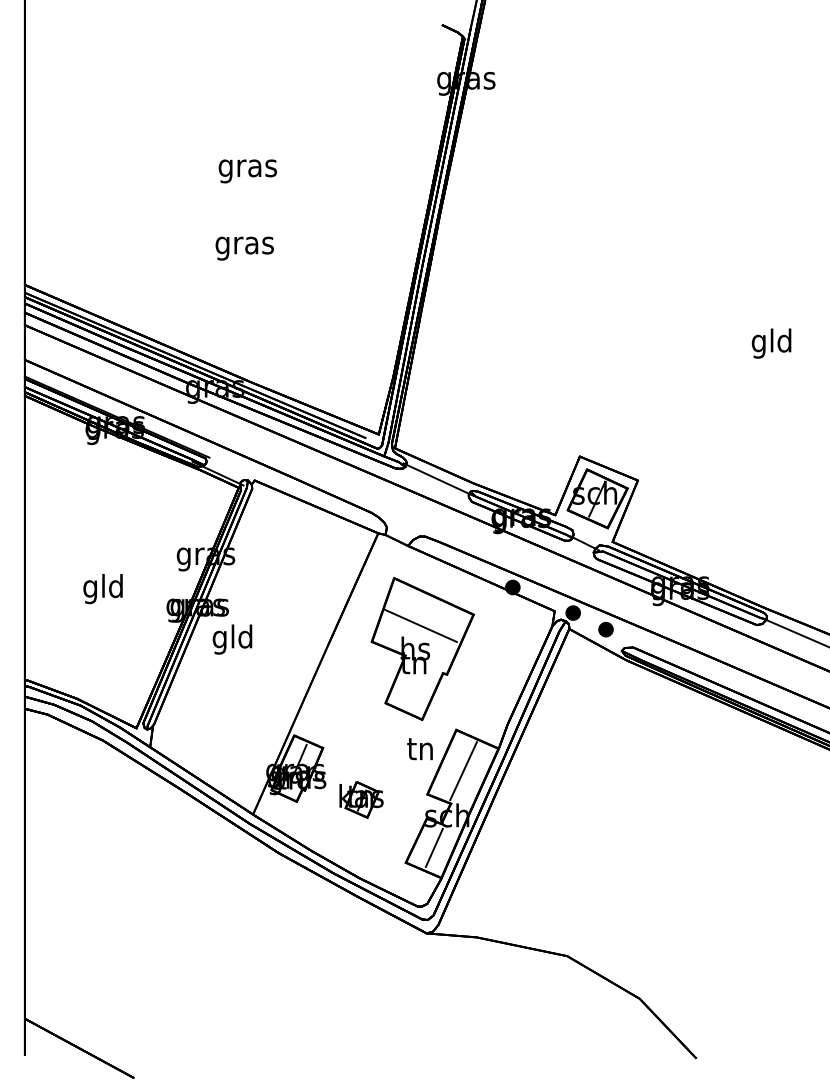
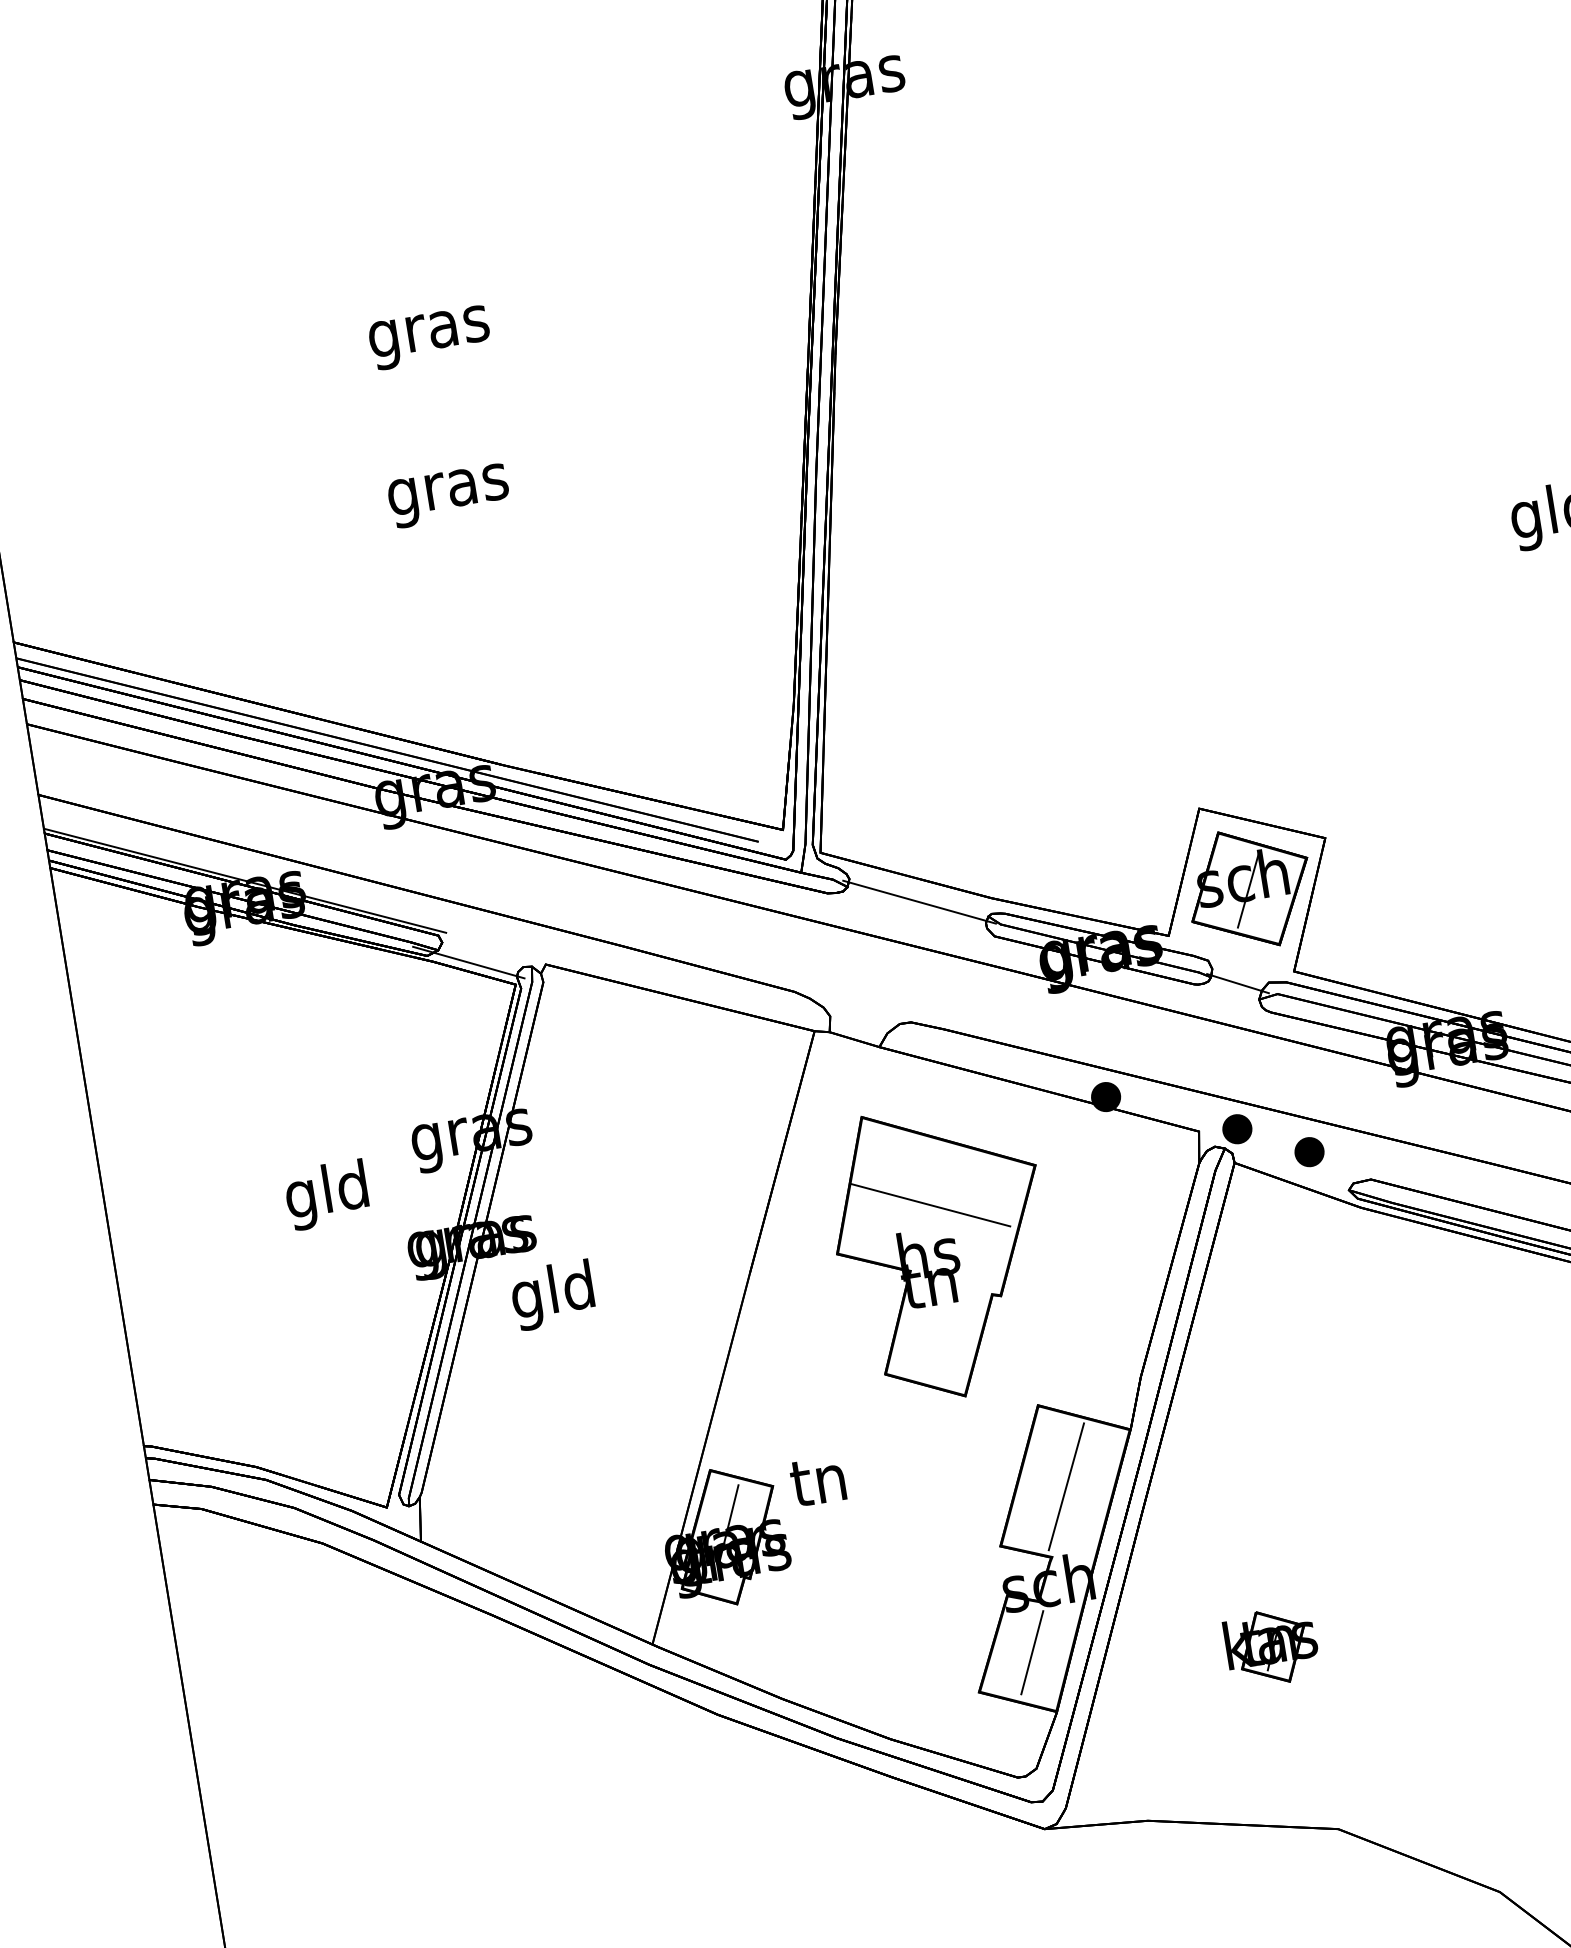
text: (102, 589) -> (325, 1196), moved
text: (419, 749) -> (816, 1482), moved
part: (361, 799) -> (1271, 1646), moved

